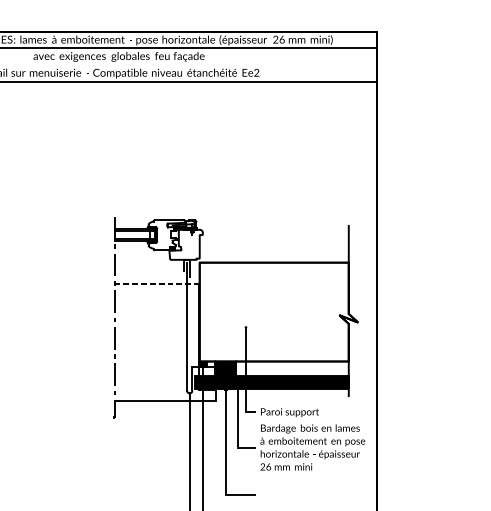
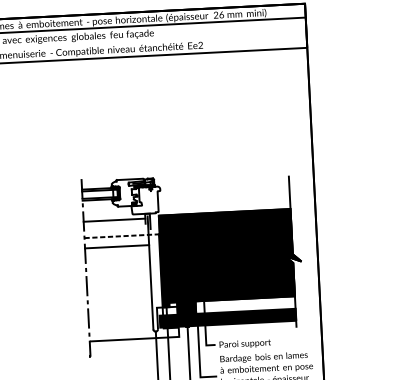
line: (149, 265) -> (114, 220), added
line: (150, 295) -> (116, 246), added
fill: (278, 311) -> (230, 255), added

